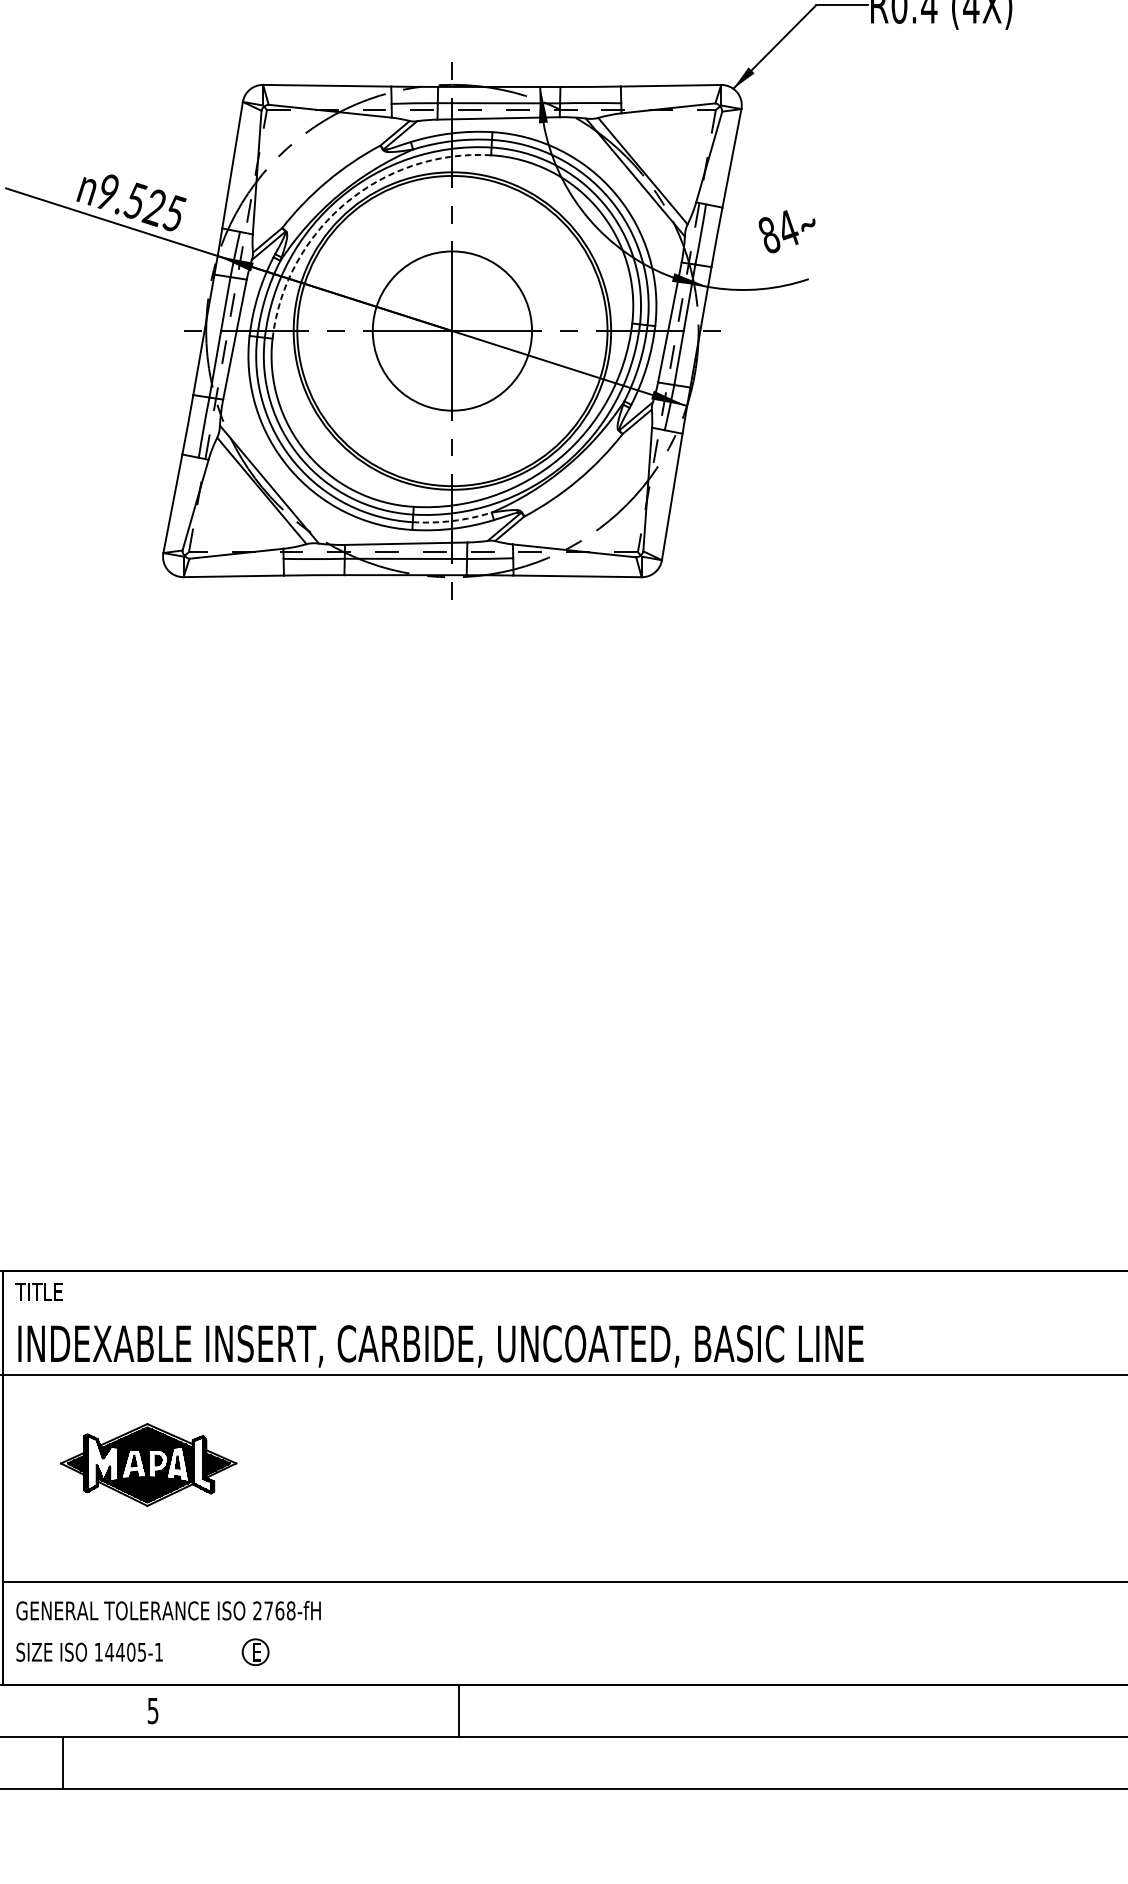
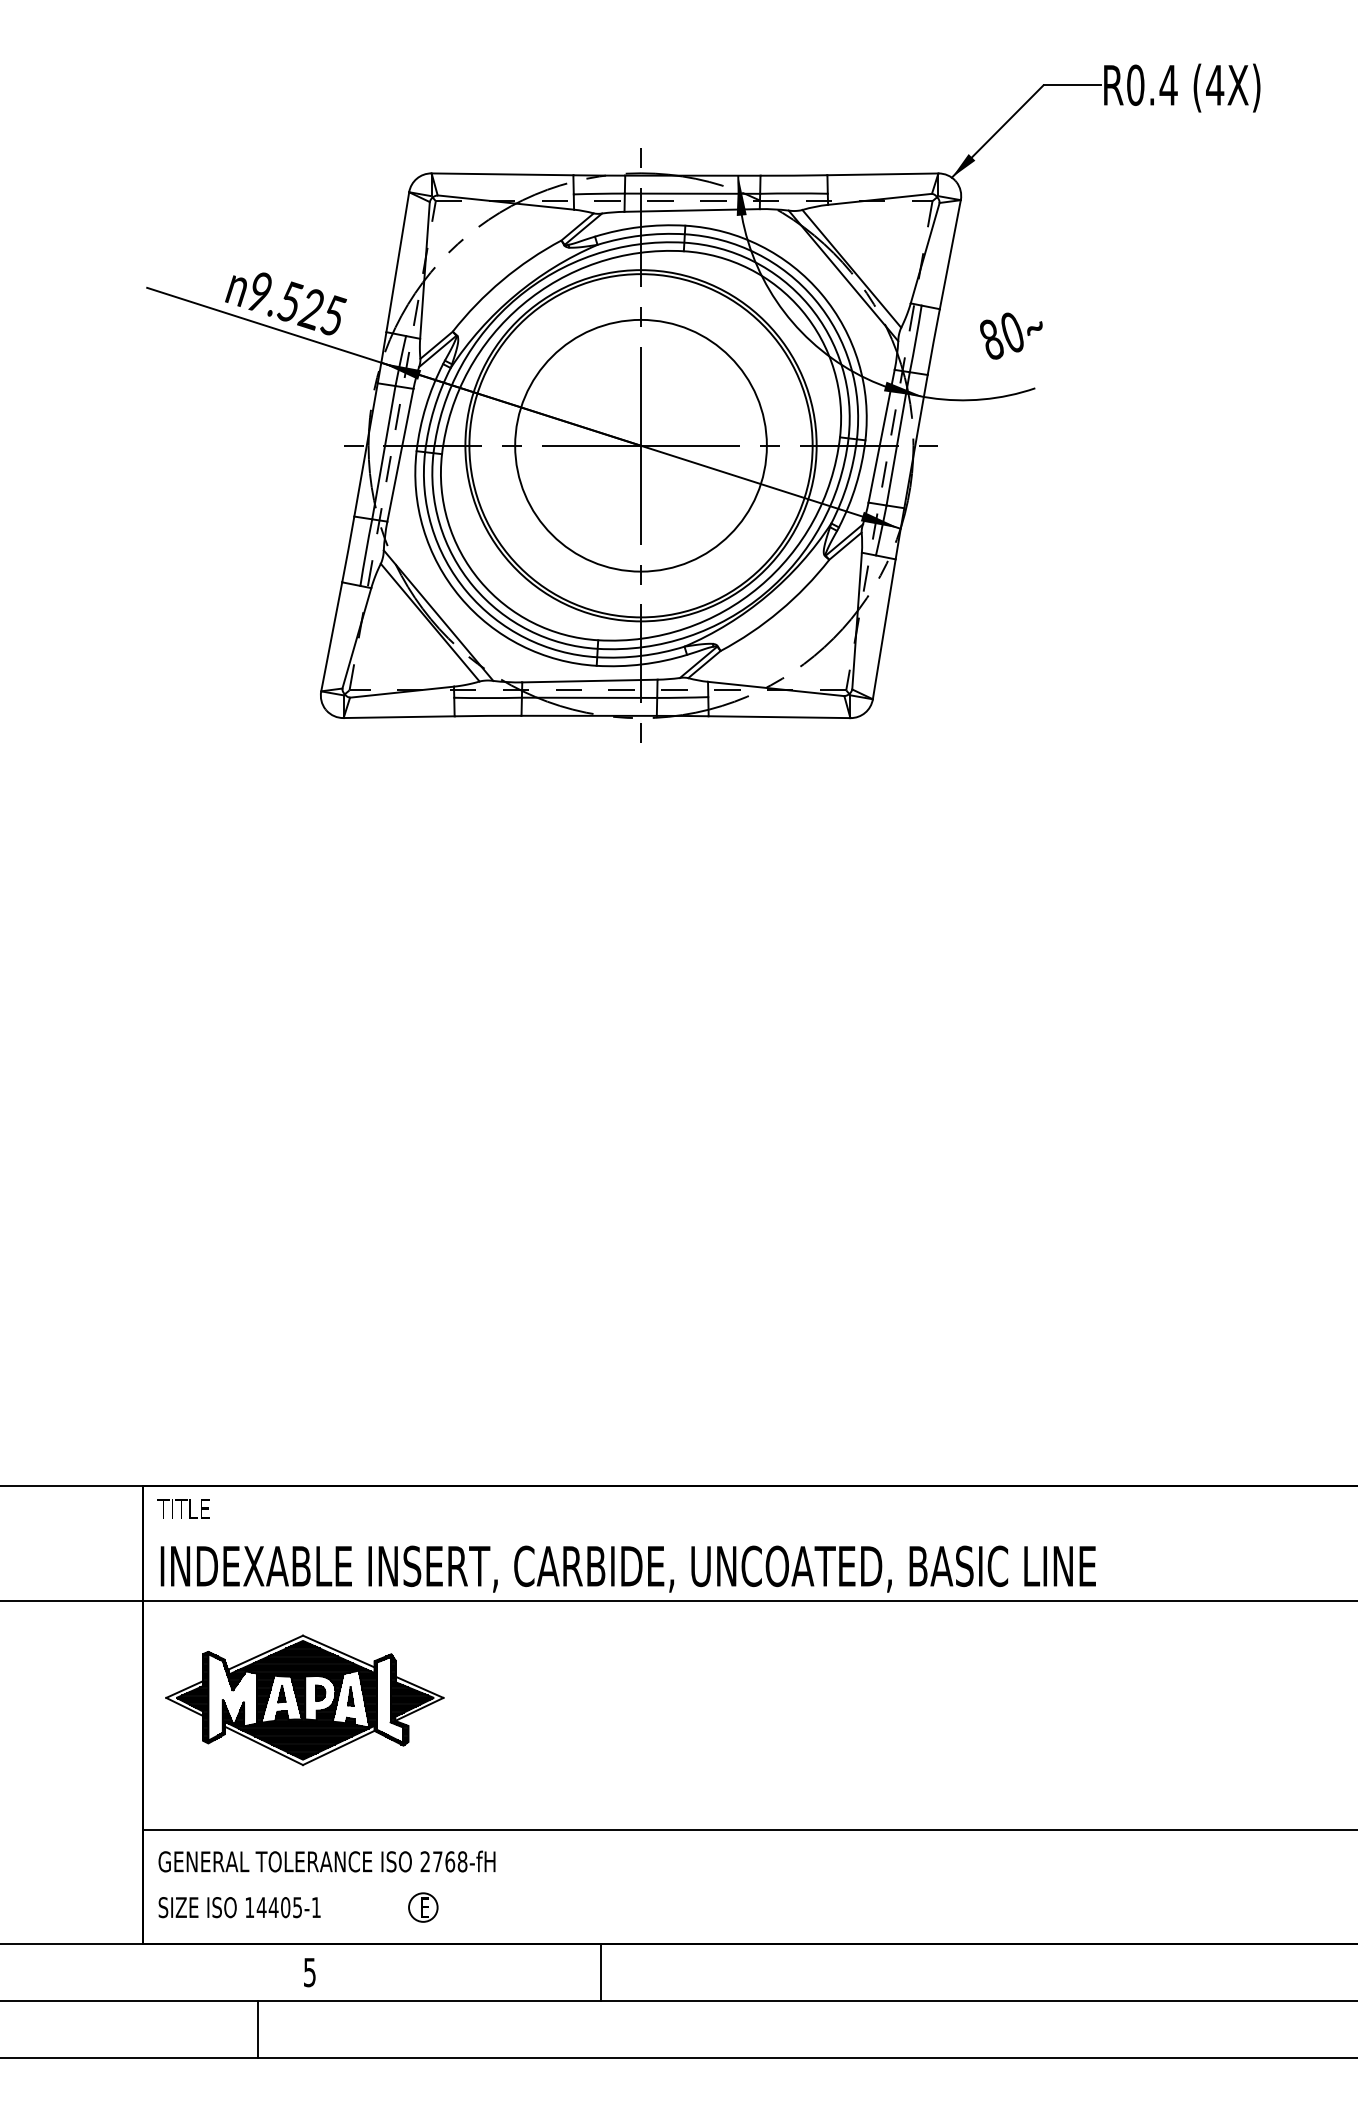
arc: (345, 203) -> (522, 304), dashed -> solid
text: (788, 228) -> (1012, 332), 84 -> 80
circle: (451, 330) -> (640, 445), size x1.43
arc: (452, 520) -> (641, 655), dashed -> solid
part: (148, 1465) -> (304, 1700), size x1.43
line: (459, 1710) -> (601, 1972), moved
line: (62, 1762) -> (257, 2029), moved

